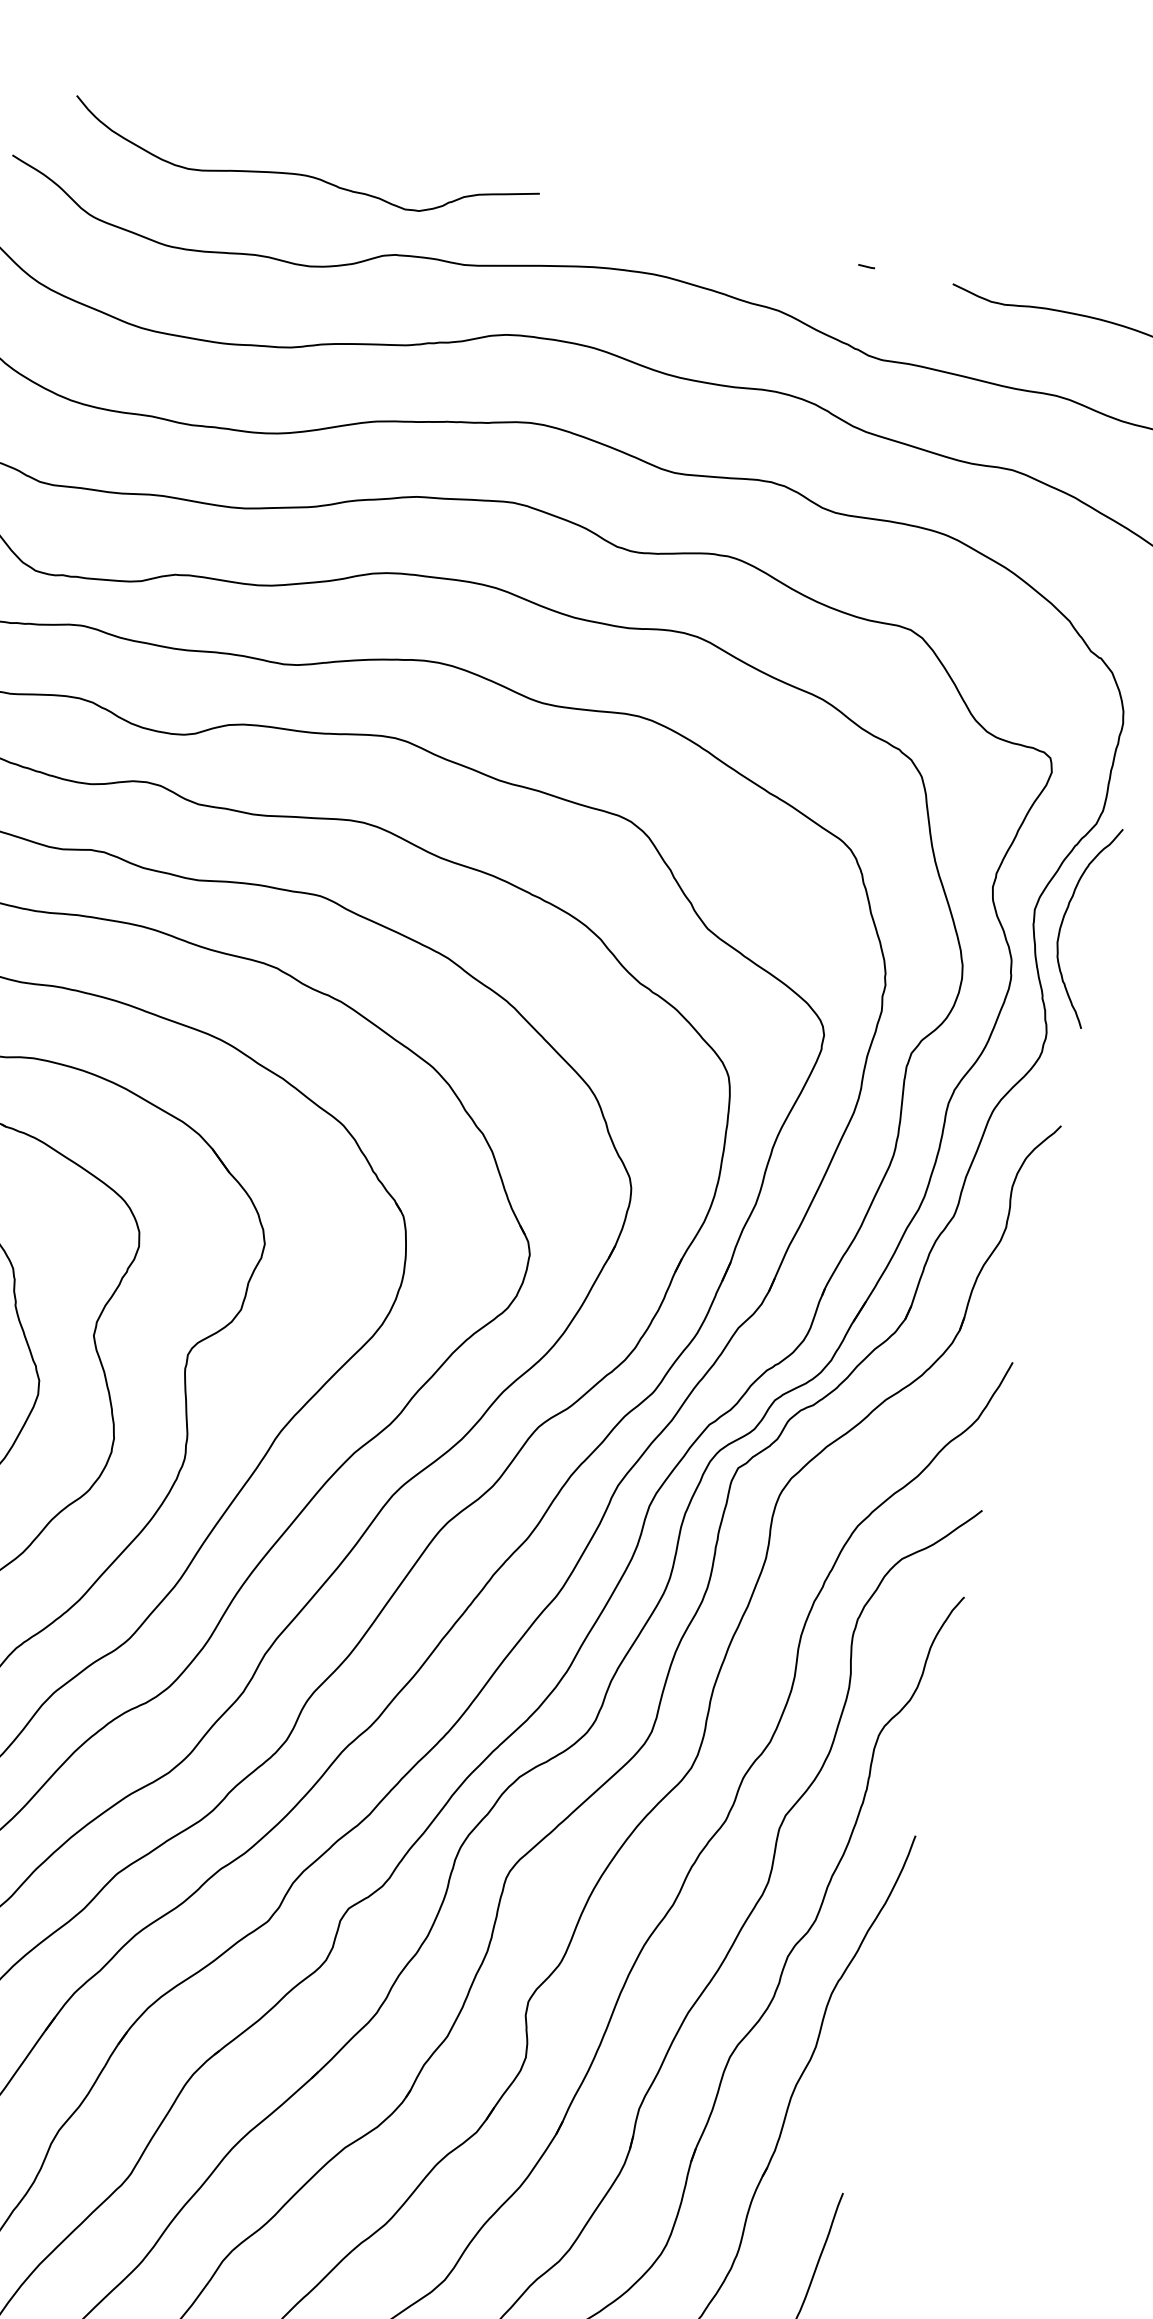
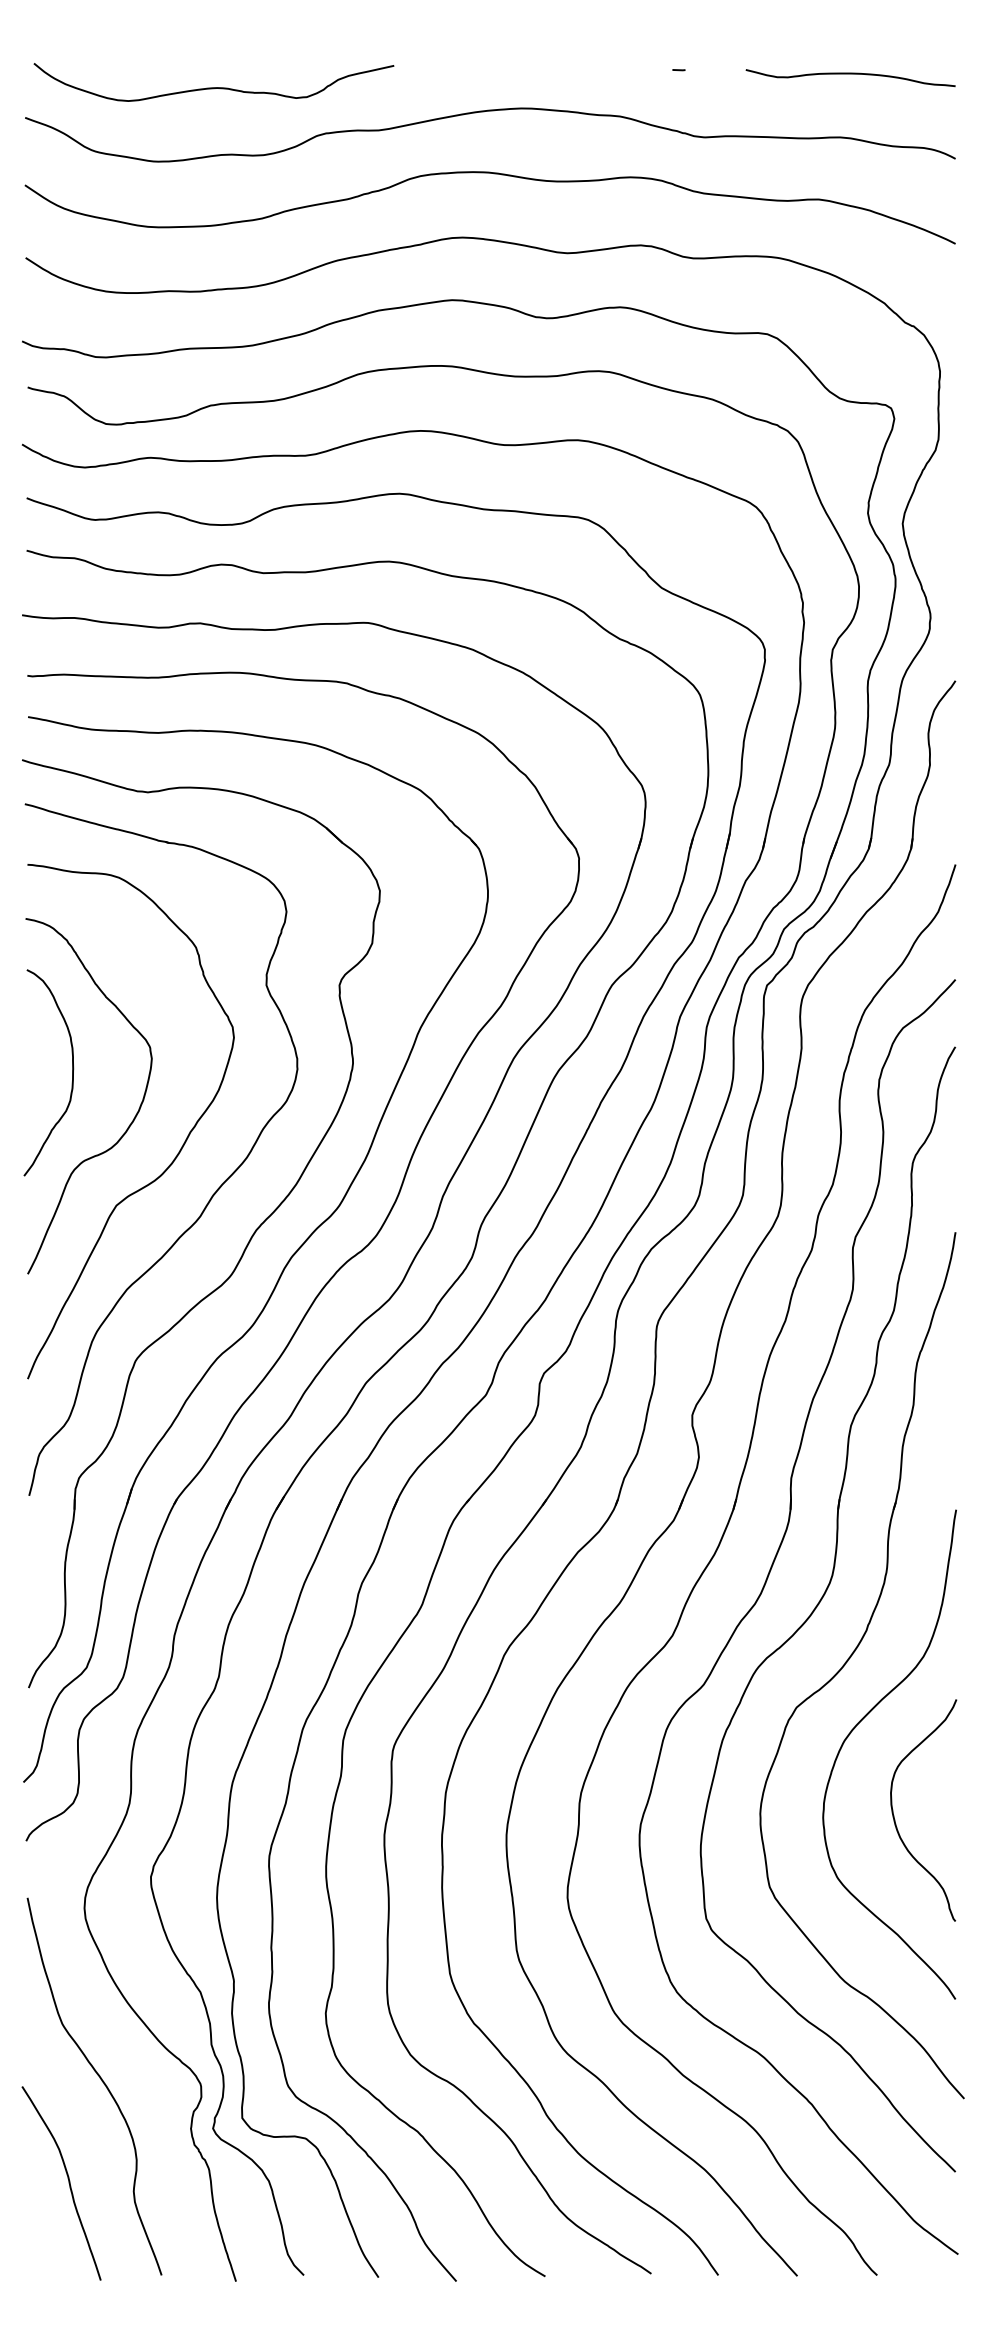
curve: (301, 173) -> (213, 87), moved
curve: (1064, 919) -> (926, 526), removed

